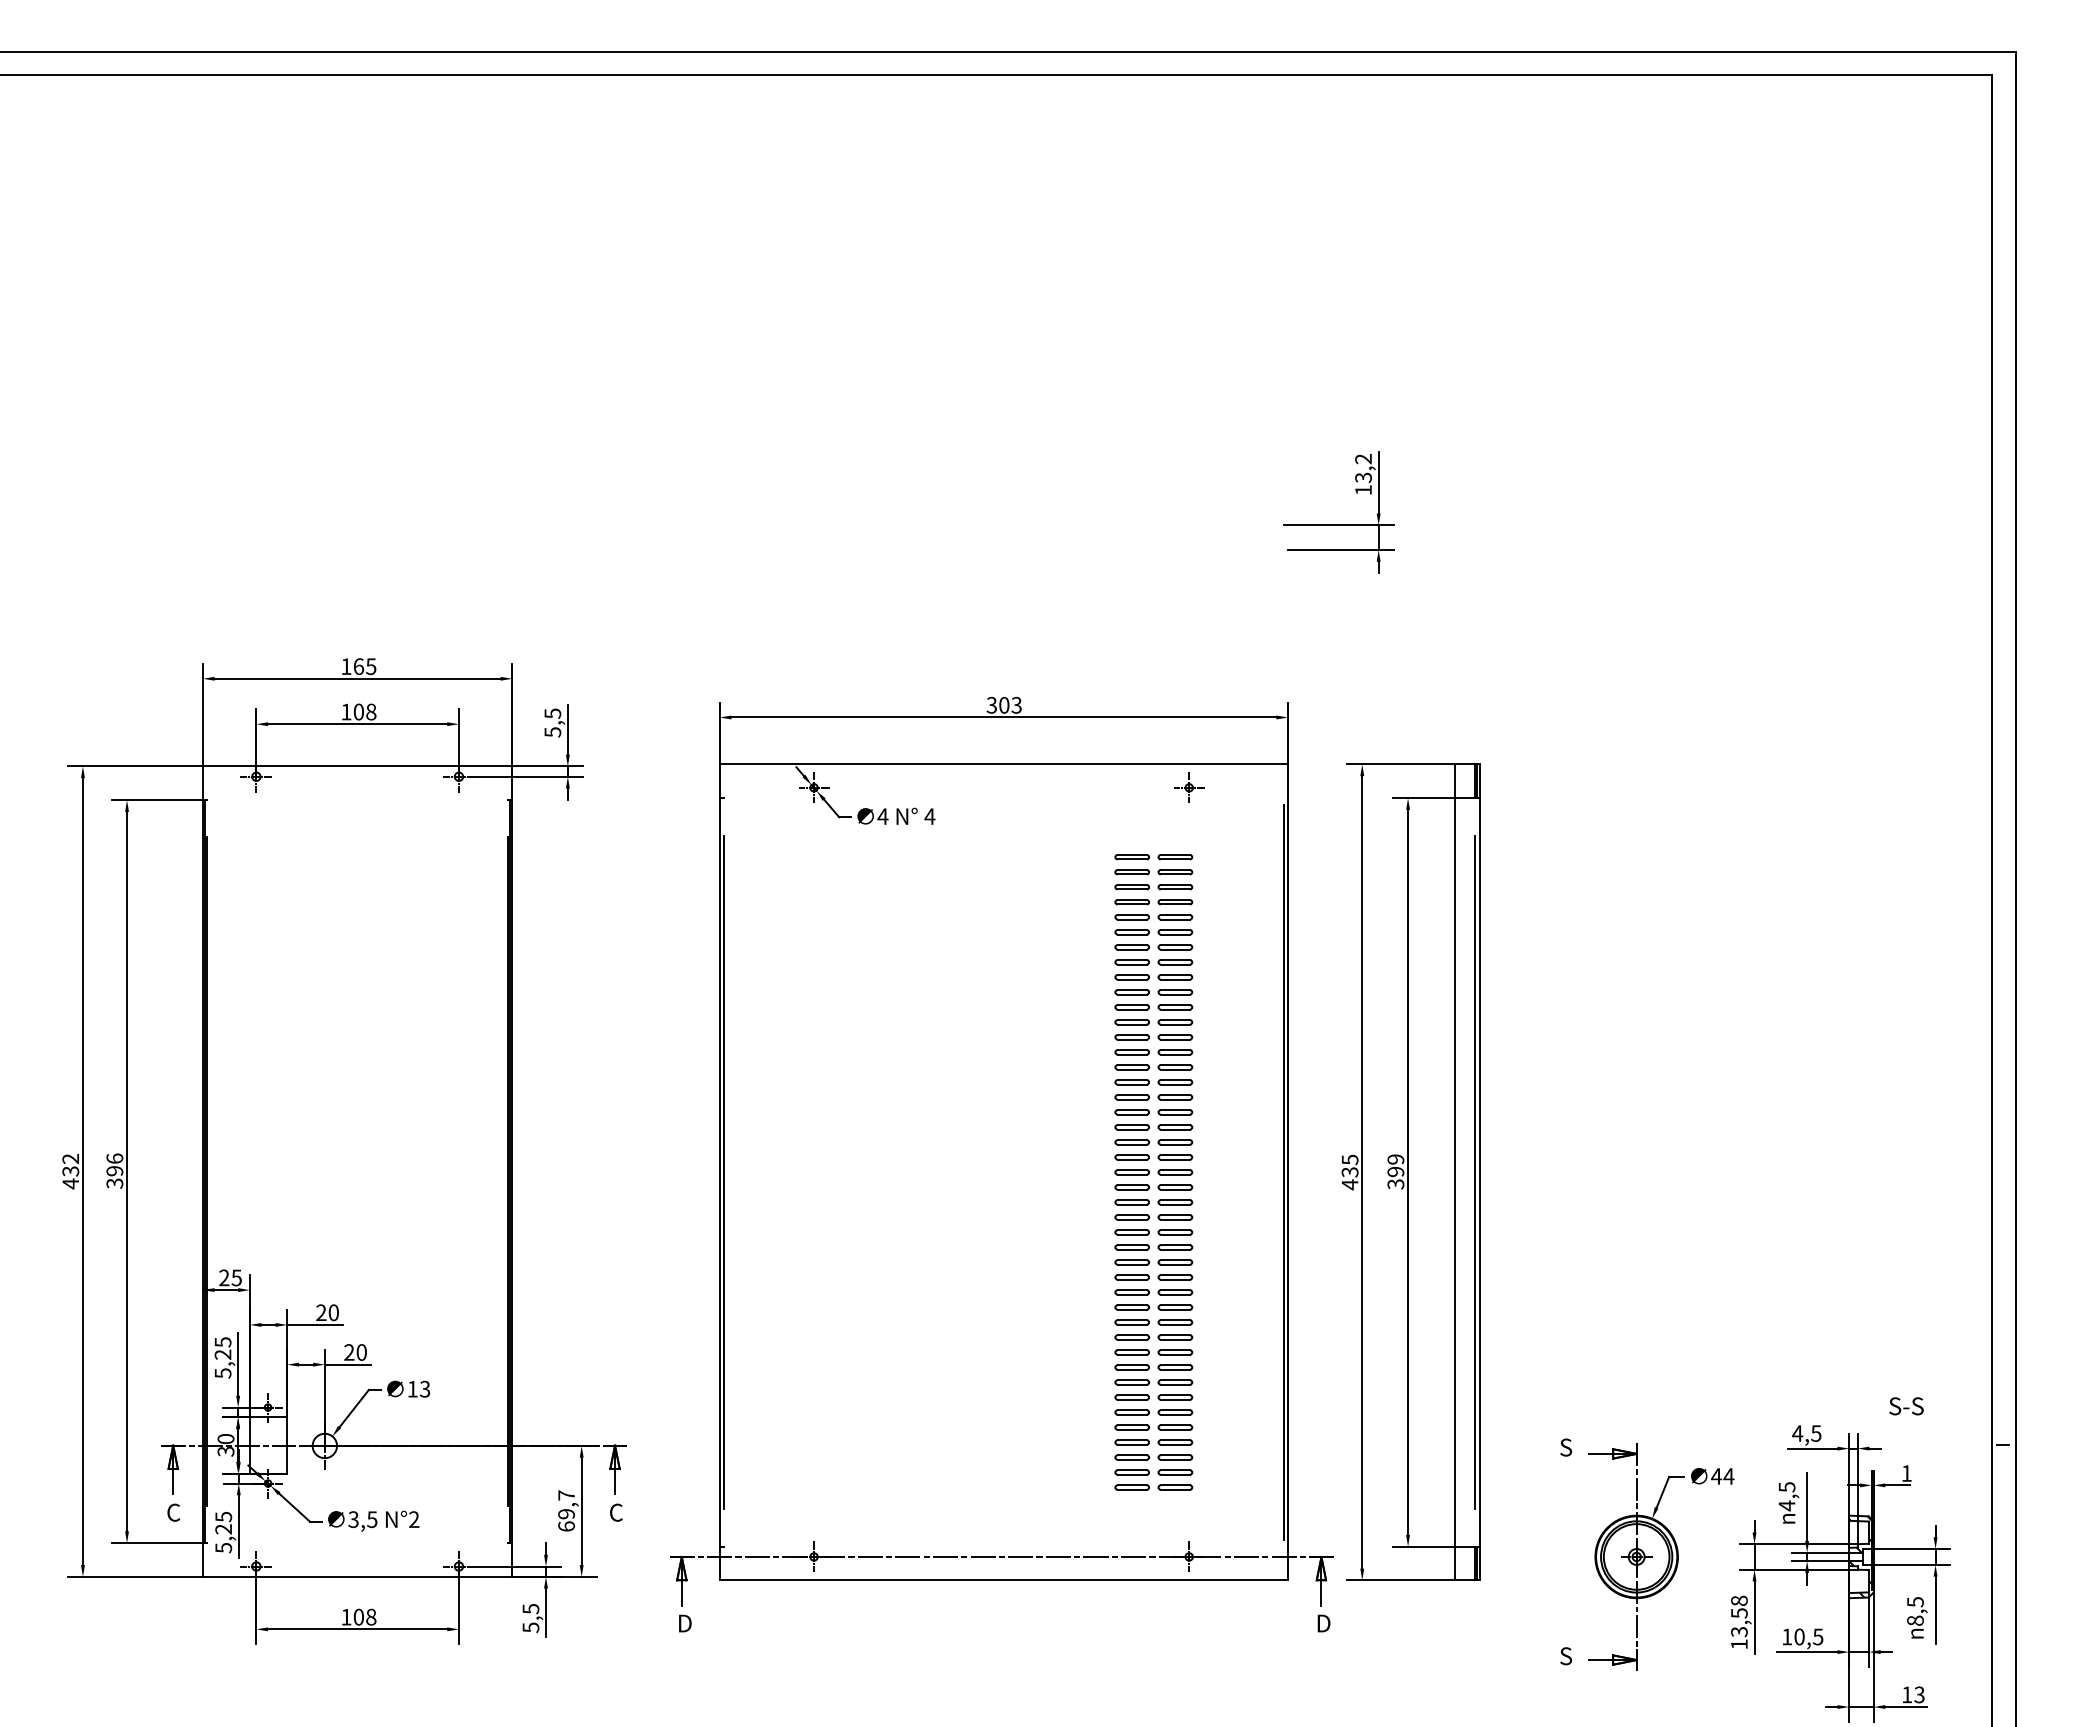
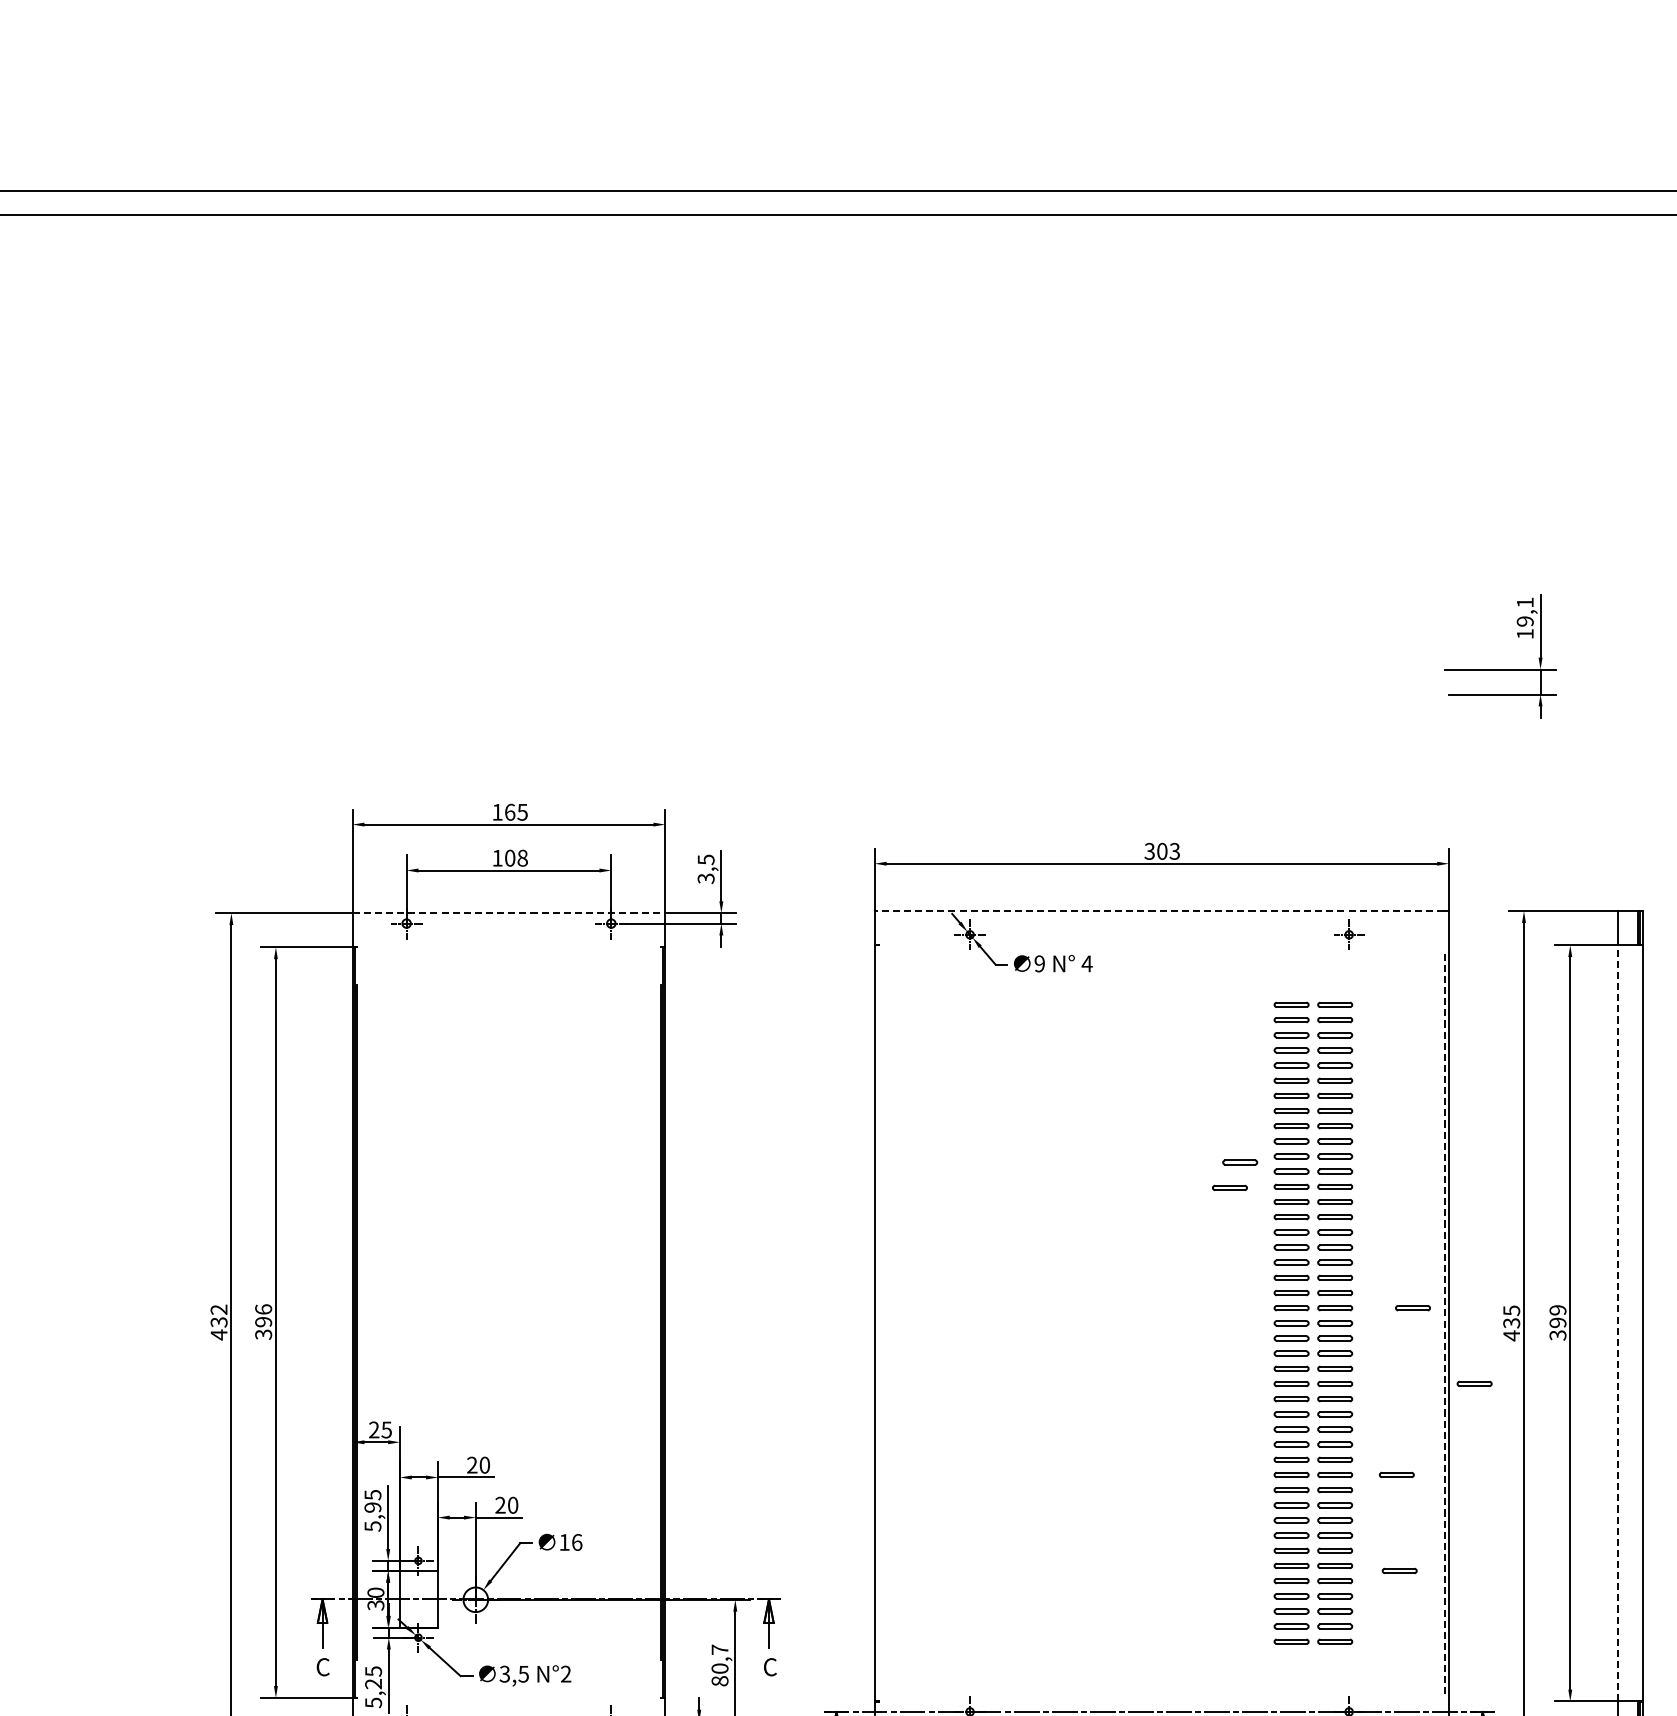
text: (1363, 468) -> (1525, 612), 13,2 -> 19,1
text: (552, 731) -> (705, 877), 5,5 -> 3,5
line: (1001, 764) -> (1159, 911), solid -> dashed
line: (357, 766) -> (508, 913), solid -> dashed
text: (882, 816) -> (1039, 963), 4 -> 9
part: (1081, 1013) -> (1240, 1162), added
part: (1070, 1038) -> (1229, 1188), added
part: (1252, 1157) -> (1413, 1308), added
line: (1283, 1171) -> (1444, 1322), solid -> dashed
line: (1454, 1171) -> (1617, 1322), solid -> dashed
line: (724, 1172) -> (879, 1323), removed
line: (1475, 1172) -> (1638, 1323), removed
part: (1313, 1232) -> (1474, 1384), added
part: (1236, 1322) -> (1396, 1475), added
text: (223, 1354) -> (373, 1507), 5,25 -> 5,95
text: (424, 1388) -> (576, 1541), 13 -> 16
part: (1238, 1417) -> (1398, 1571), added
text: (566, 1520) -> (719, 1675), 69,7 -> 80,7

